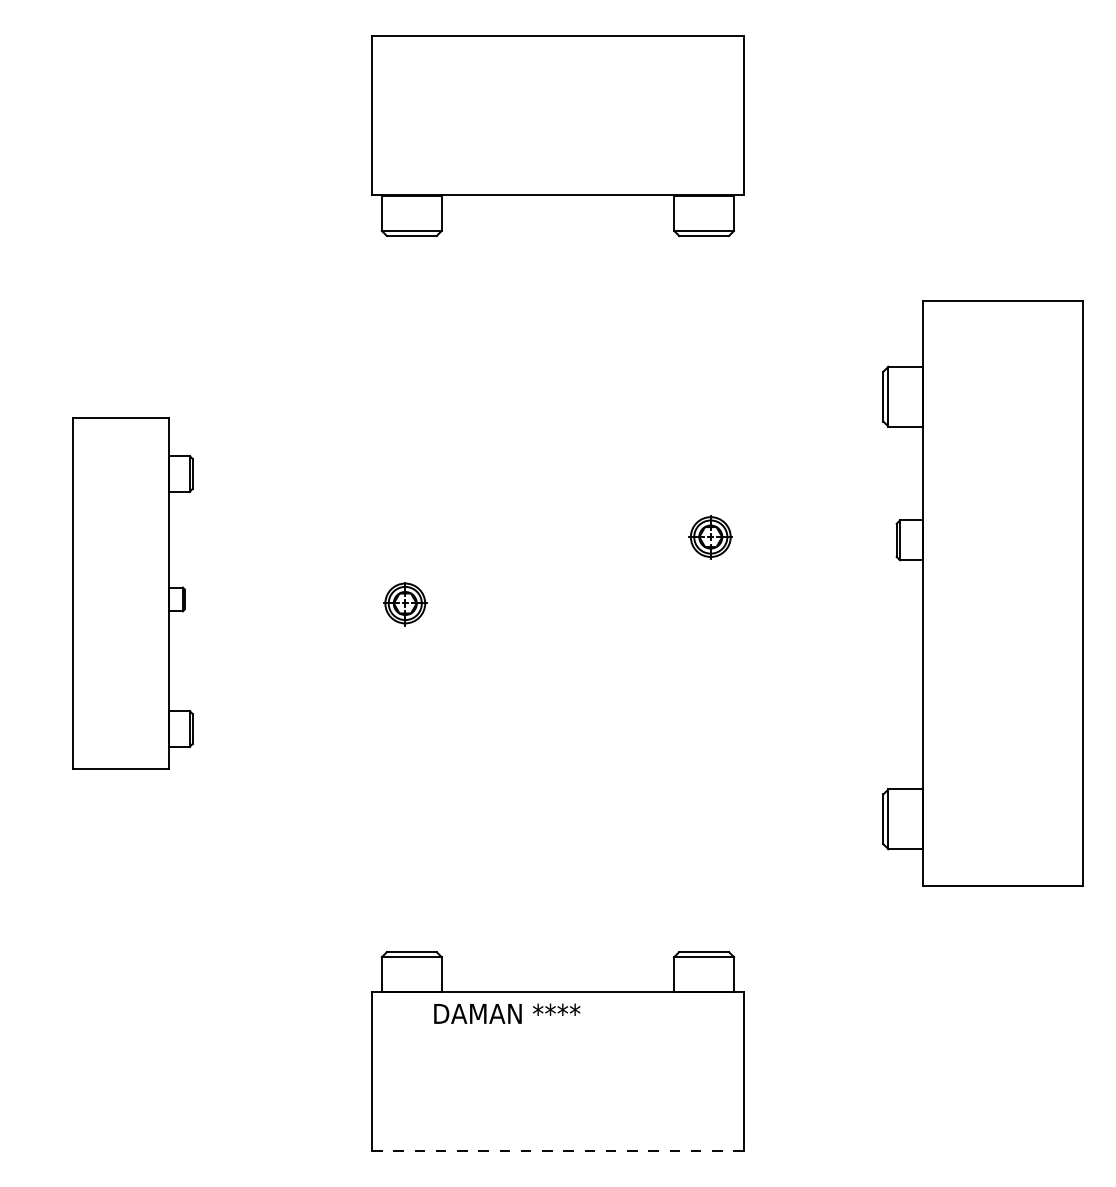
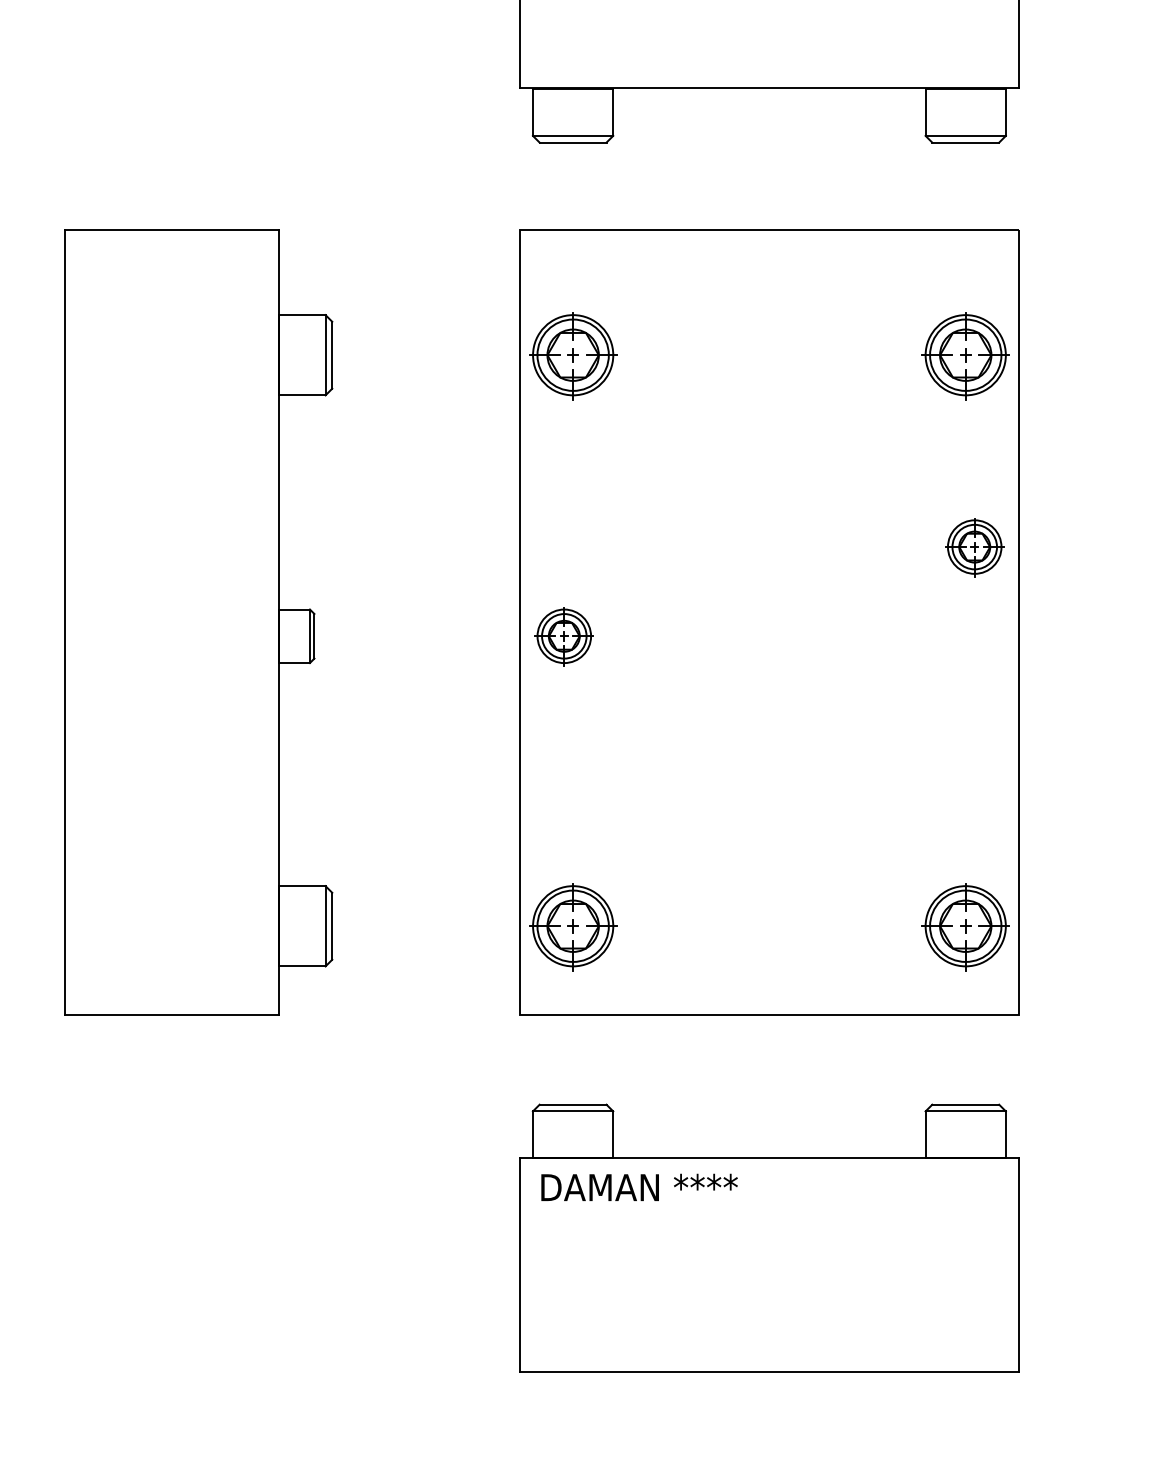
part: (132, 593) -> (197, 622), size x1.67
part: (557, 593) -> (768, 622), added
text: (507, 1013) -> (639, 1187), moved
line: (558, 1151) -> (770, 1372), dashed -> solid

